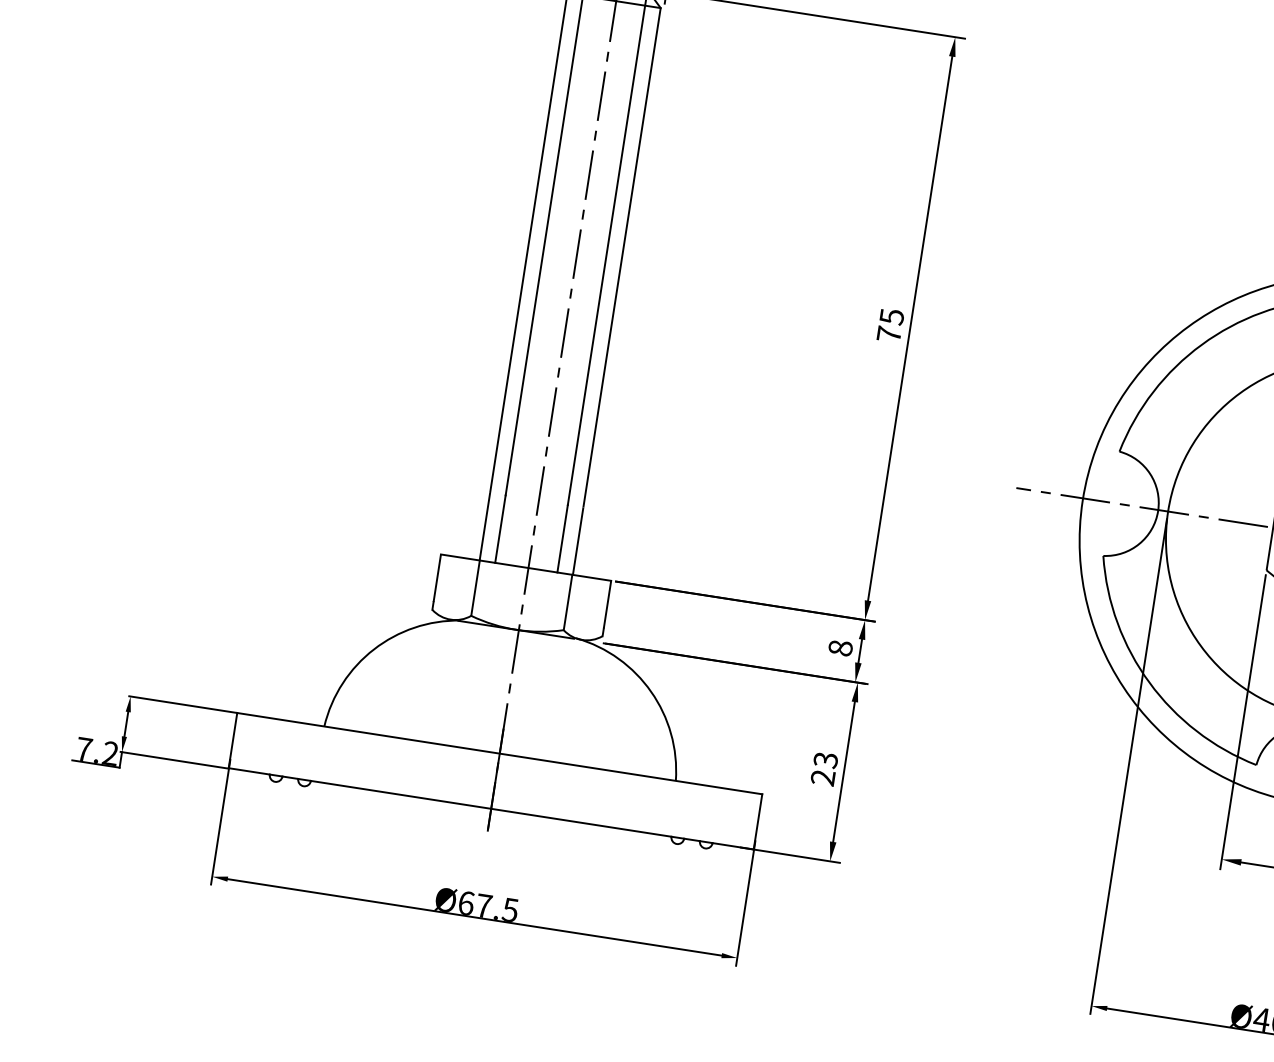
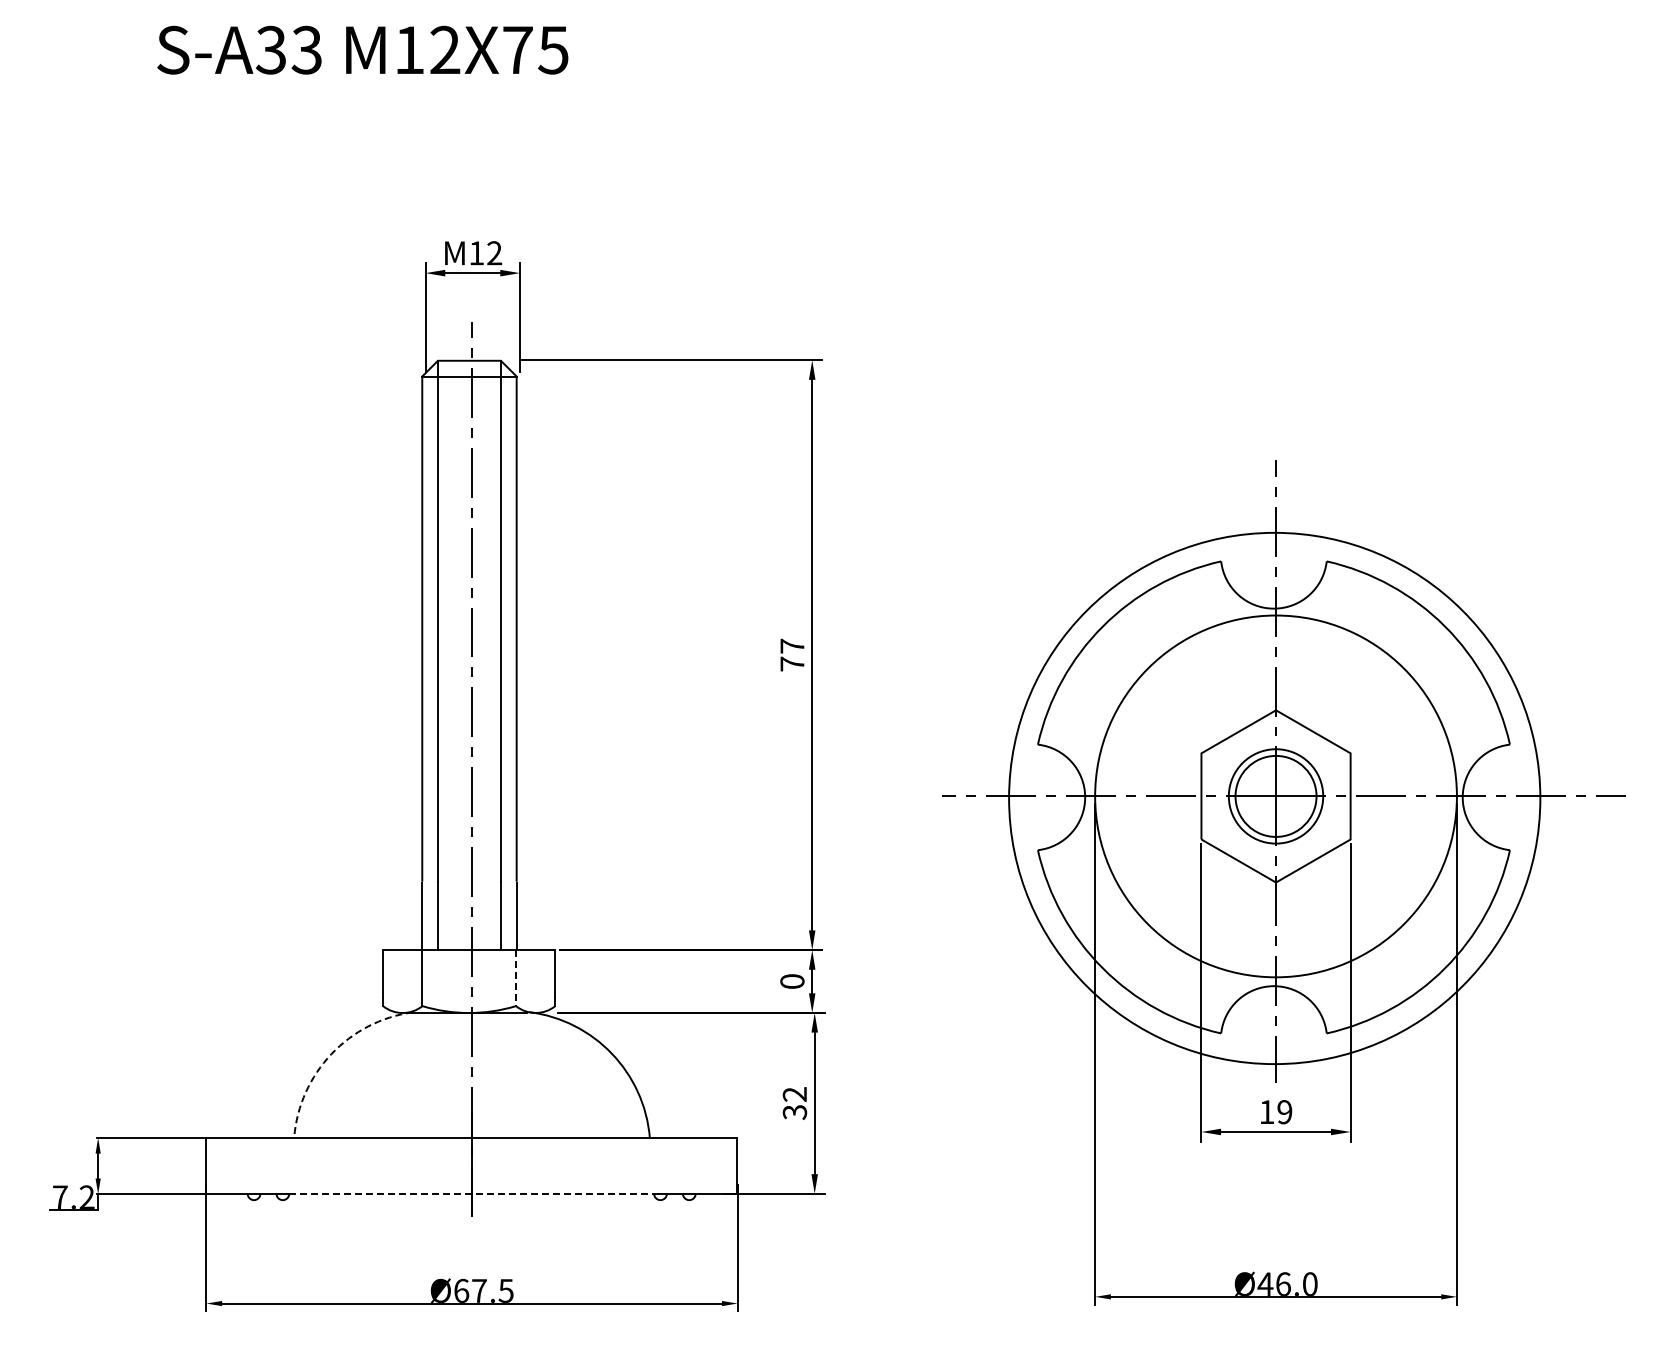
text: (892, 316) -> (792, 645), 75 -> 77
line: (568, 602) -> (516, 978), solid -> dashed
text: (840, 648) -> (792, 981), 8 -> 0
arc: (373, 649) -> (331, 1054), solid -> dashed
text: (825, 769) -> (795, 1103), 23 -> 32
line: (492, 808) -> (472, 1193), solid -> dashed

